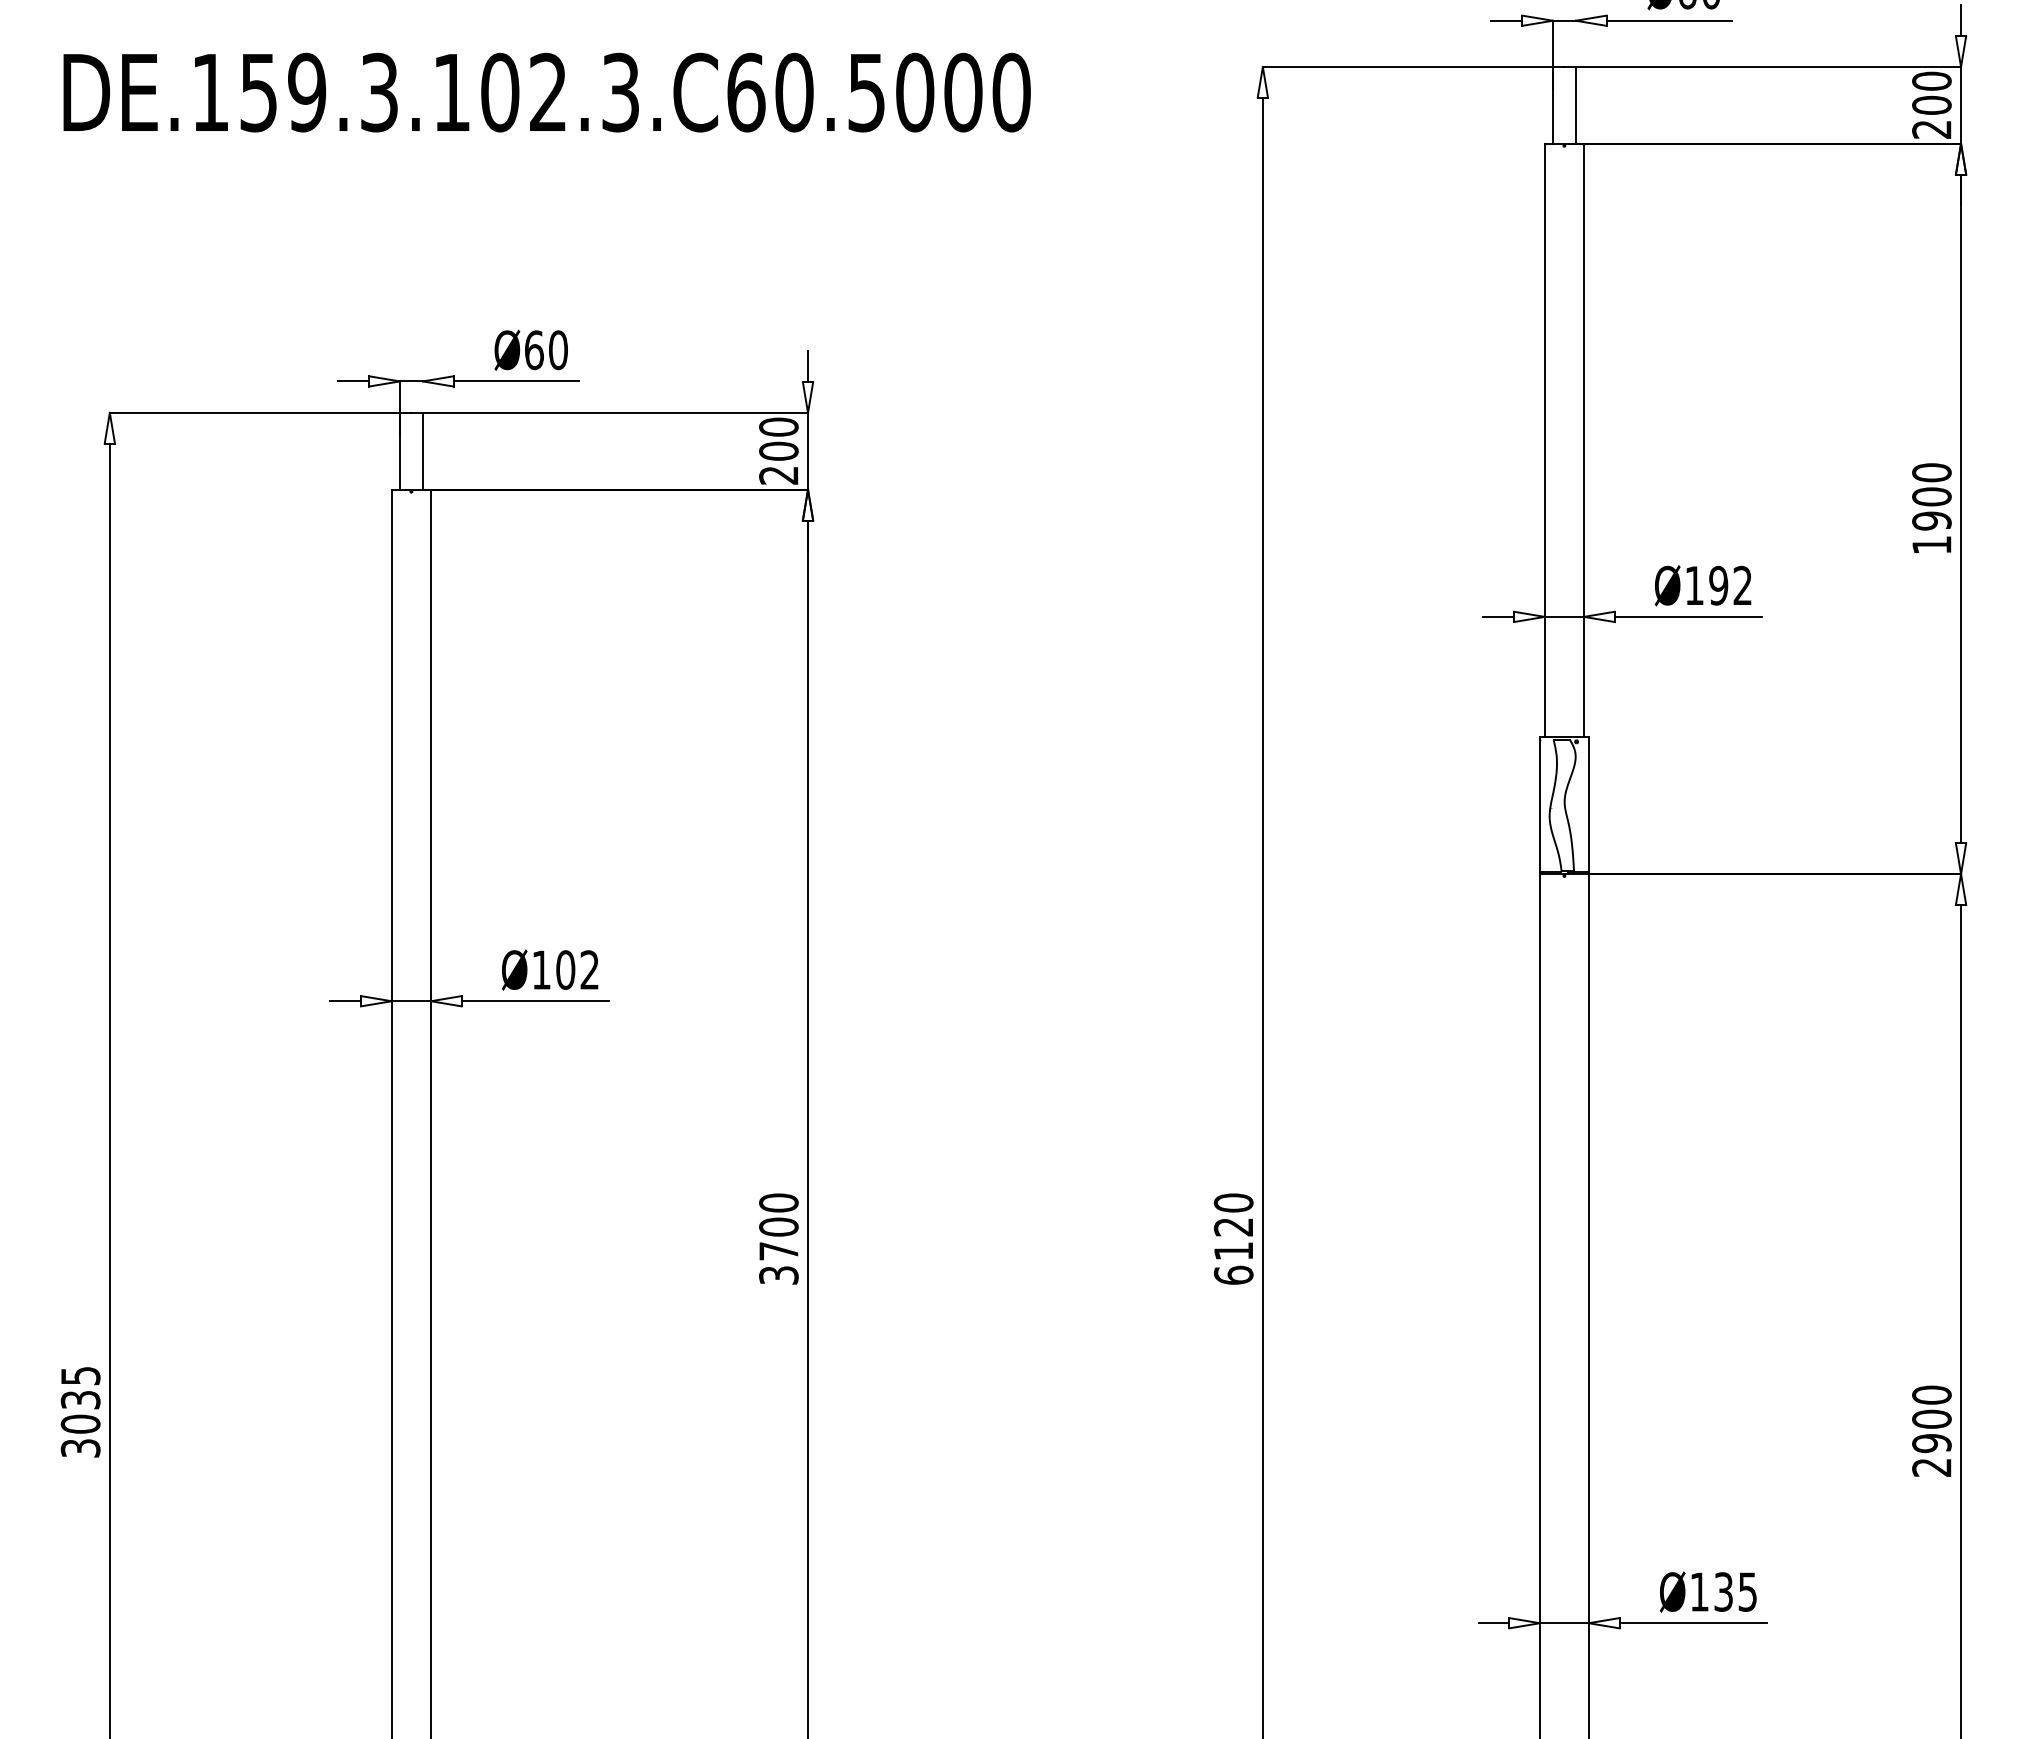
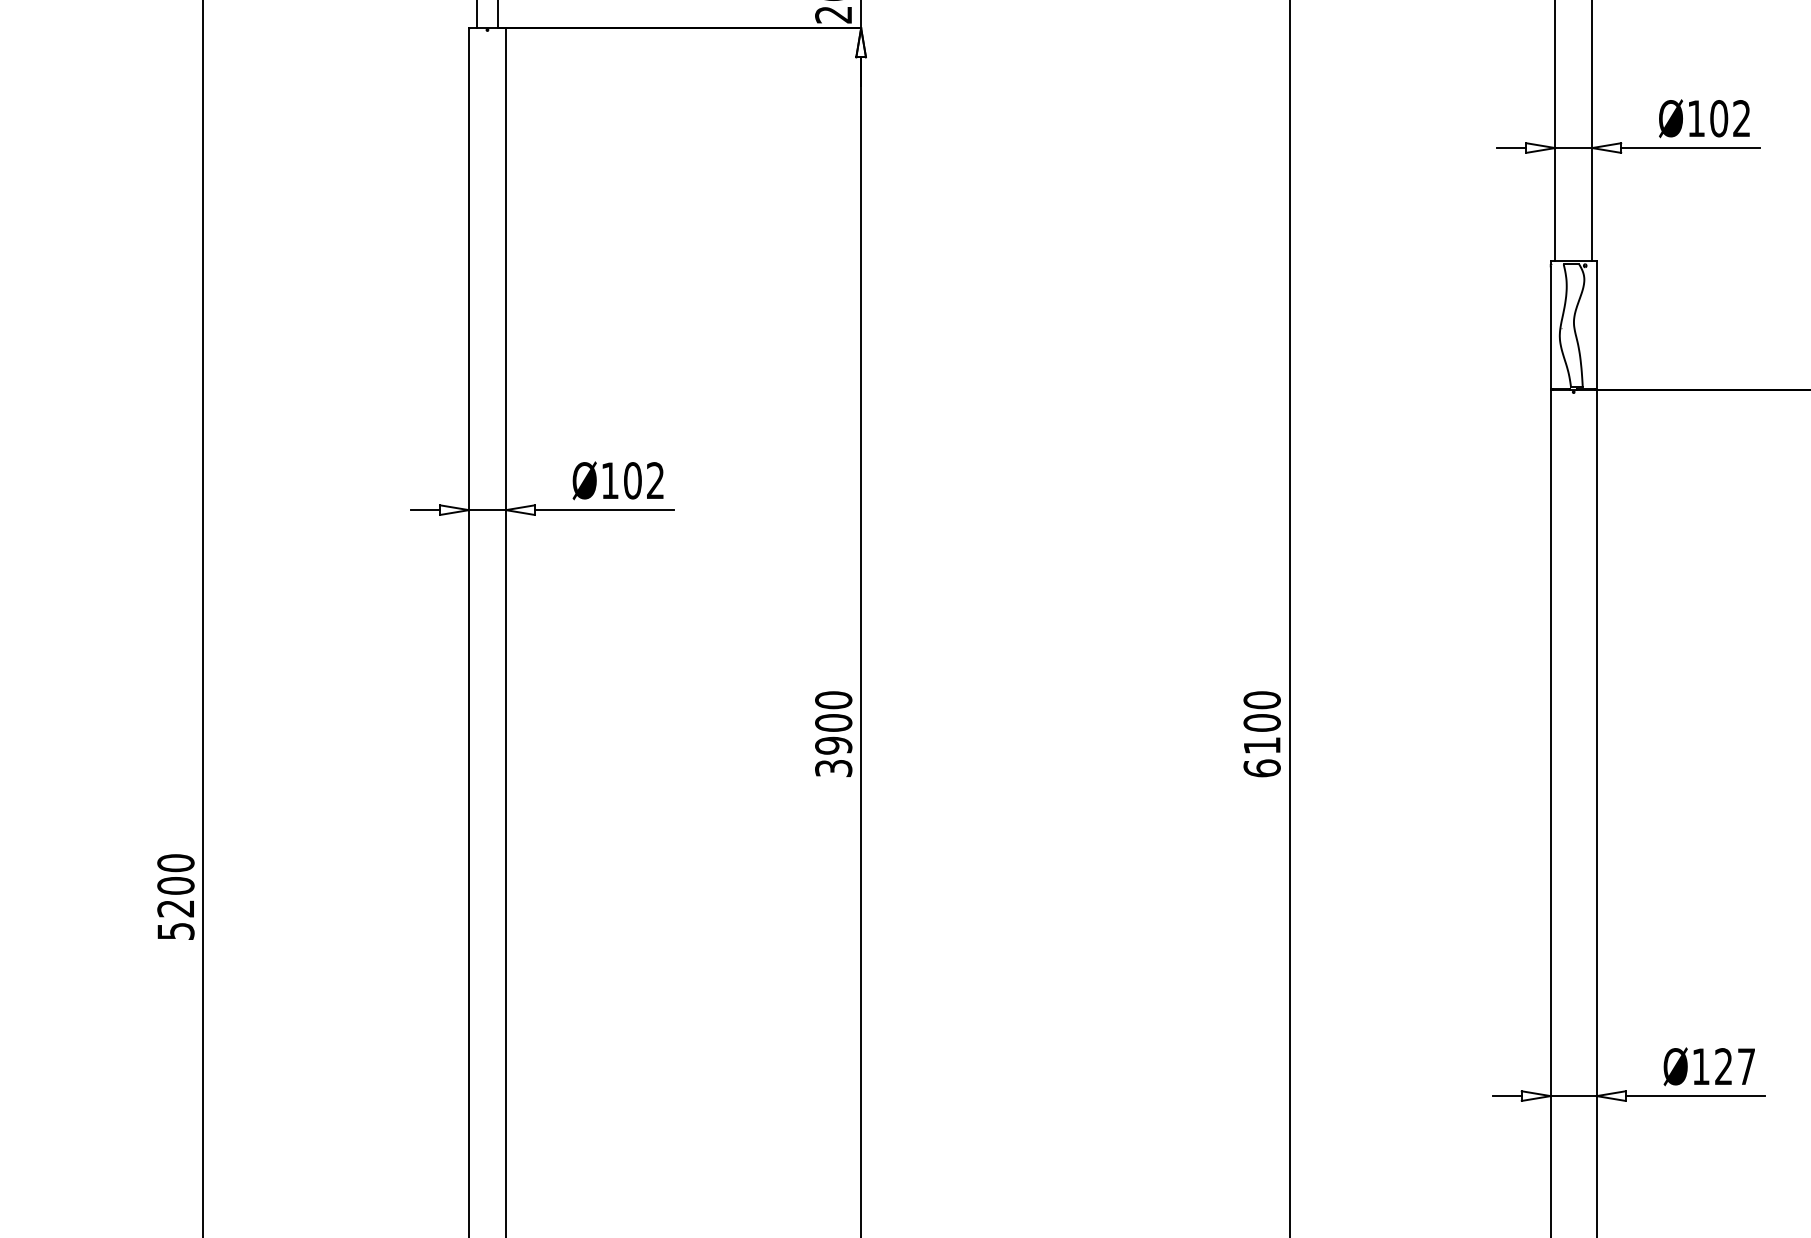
text: (1718, 585) -> (1718, 118), Ø192 -> Ø102
text: (1233, 1226) -> (1261, 722), 6120 -> 6100
text: (778, 1250) -> (833, 744), 3700 -> 3900
text: (80, 1411) -> (175, 896), 3035 -> 5200
text: (1735, 1591) -> (1734, 1066), Ø135 -> Ø127

